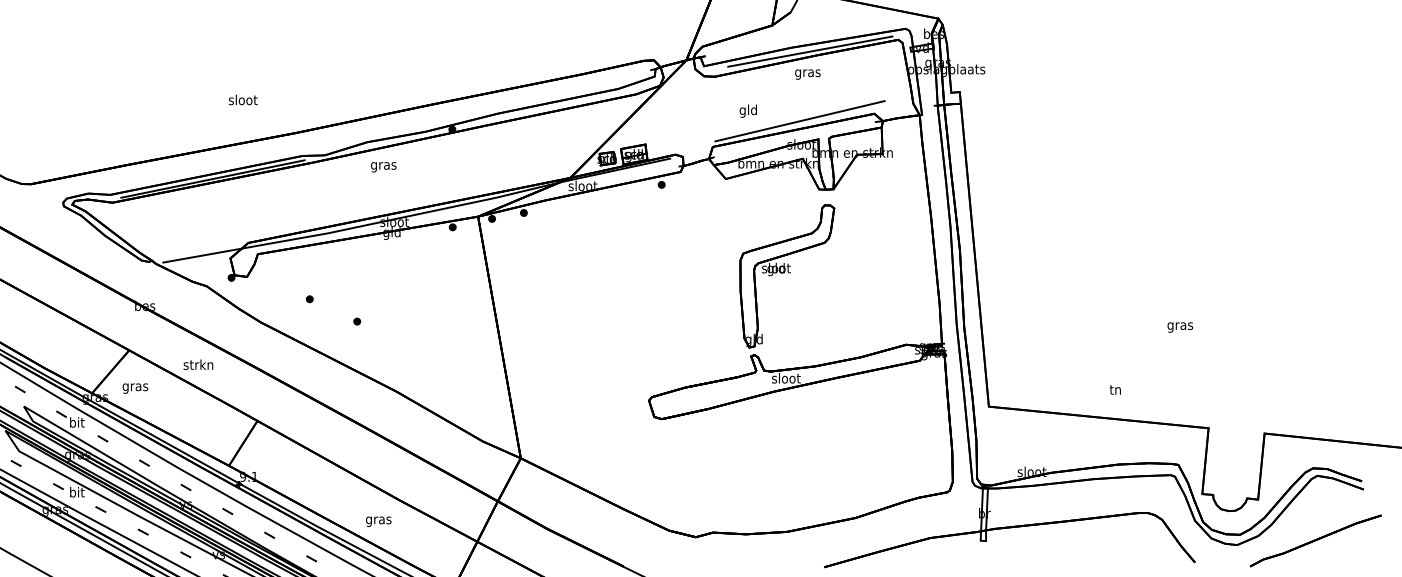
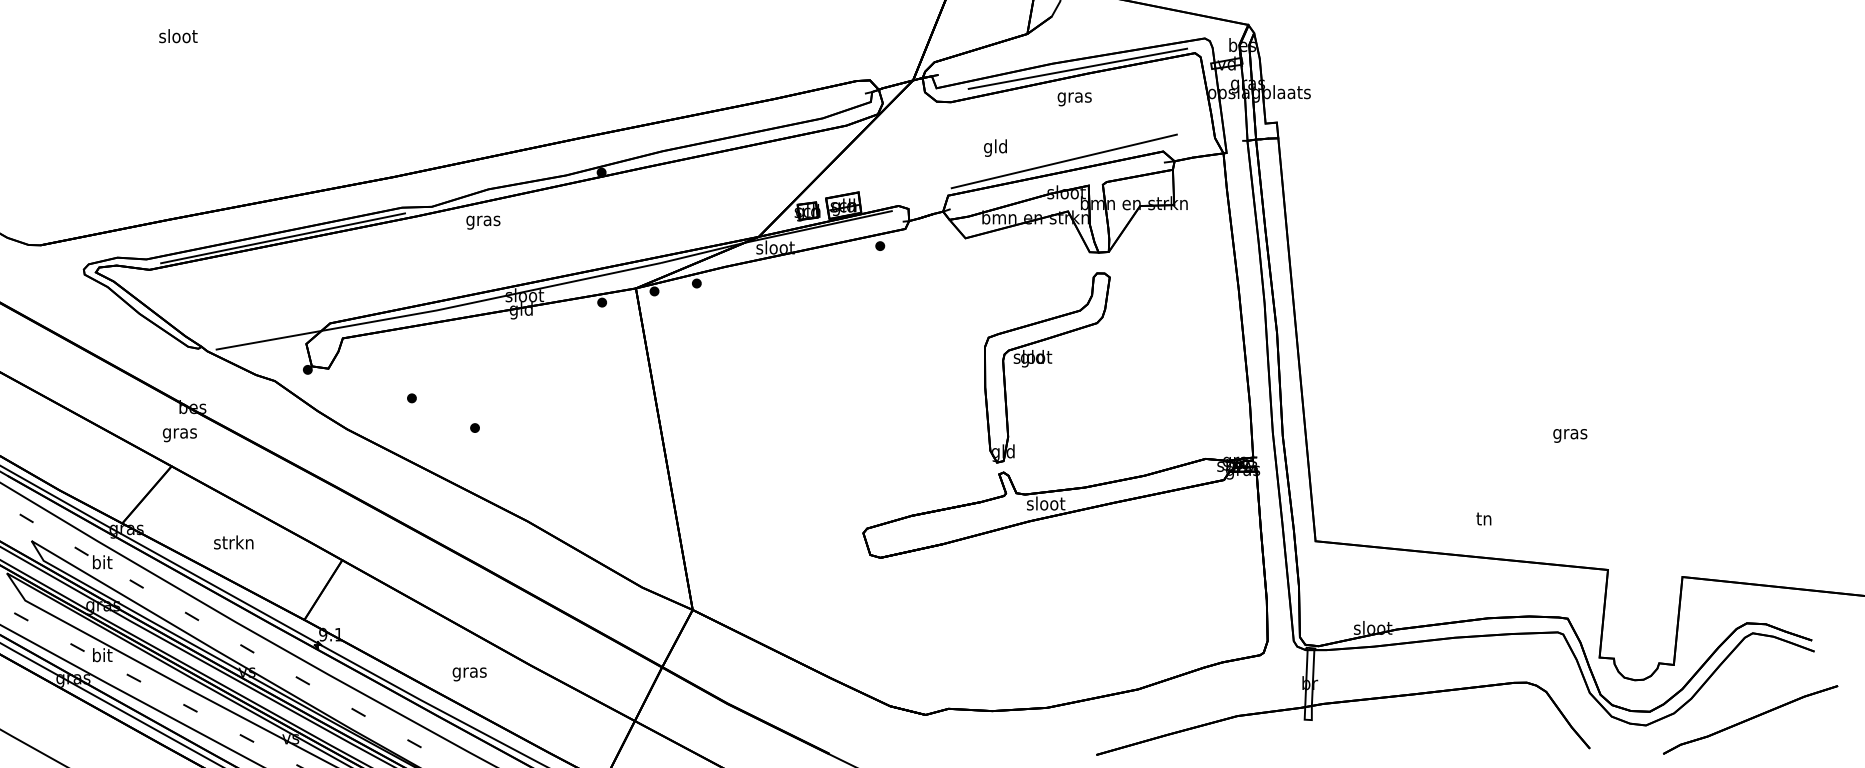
text: (243, 100) -> (178, 36), moved
text: (383, 167) -> (483, 222), moved
text: (198, 364) -> (233, 542), moved
text: (135, 388) -> (179, 435), moved
text: (378, 521) -> (469, 674), moved

